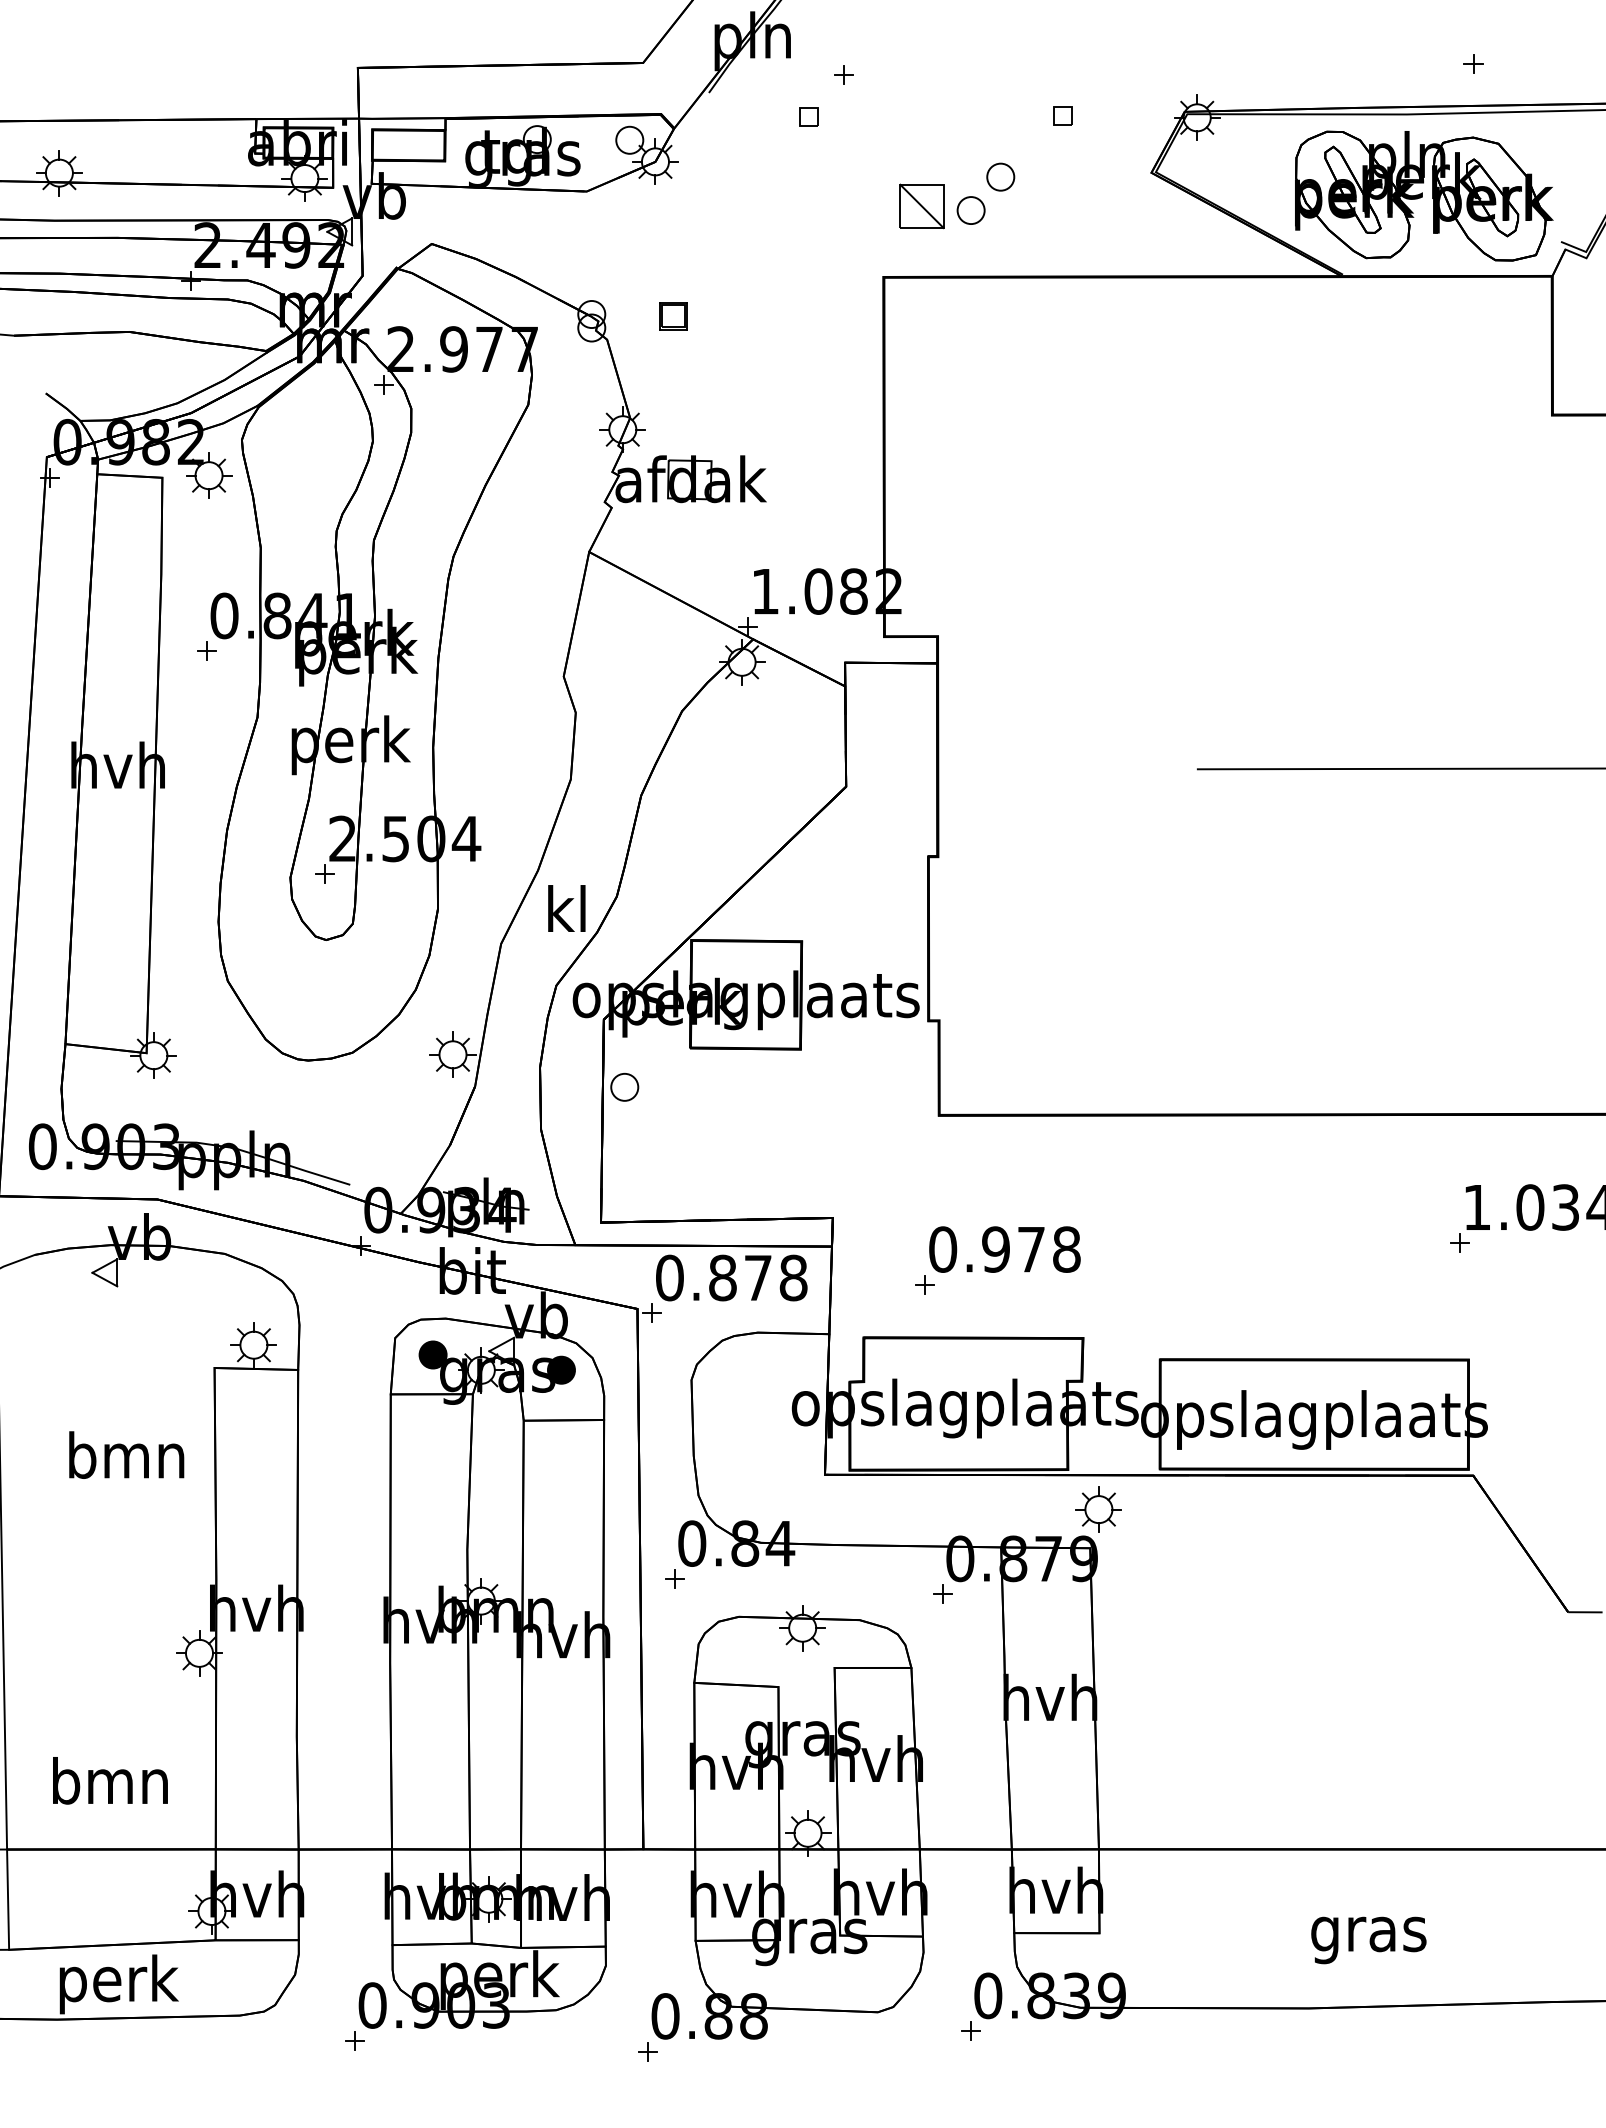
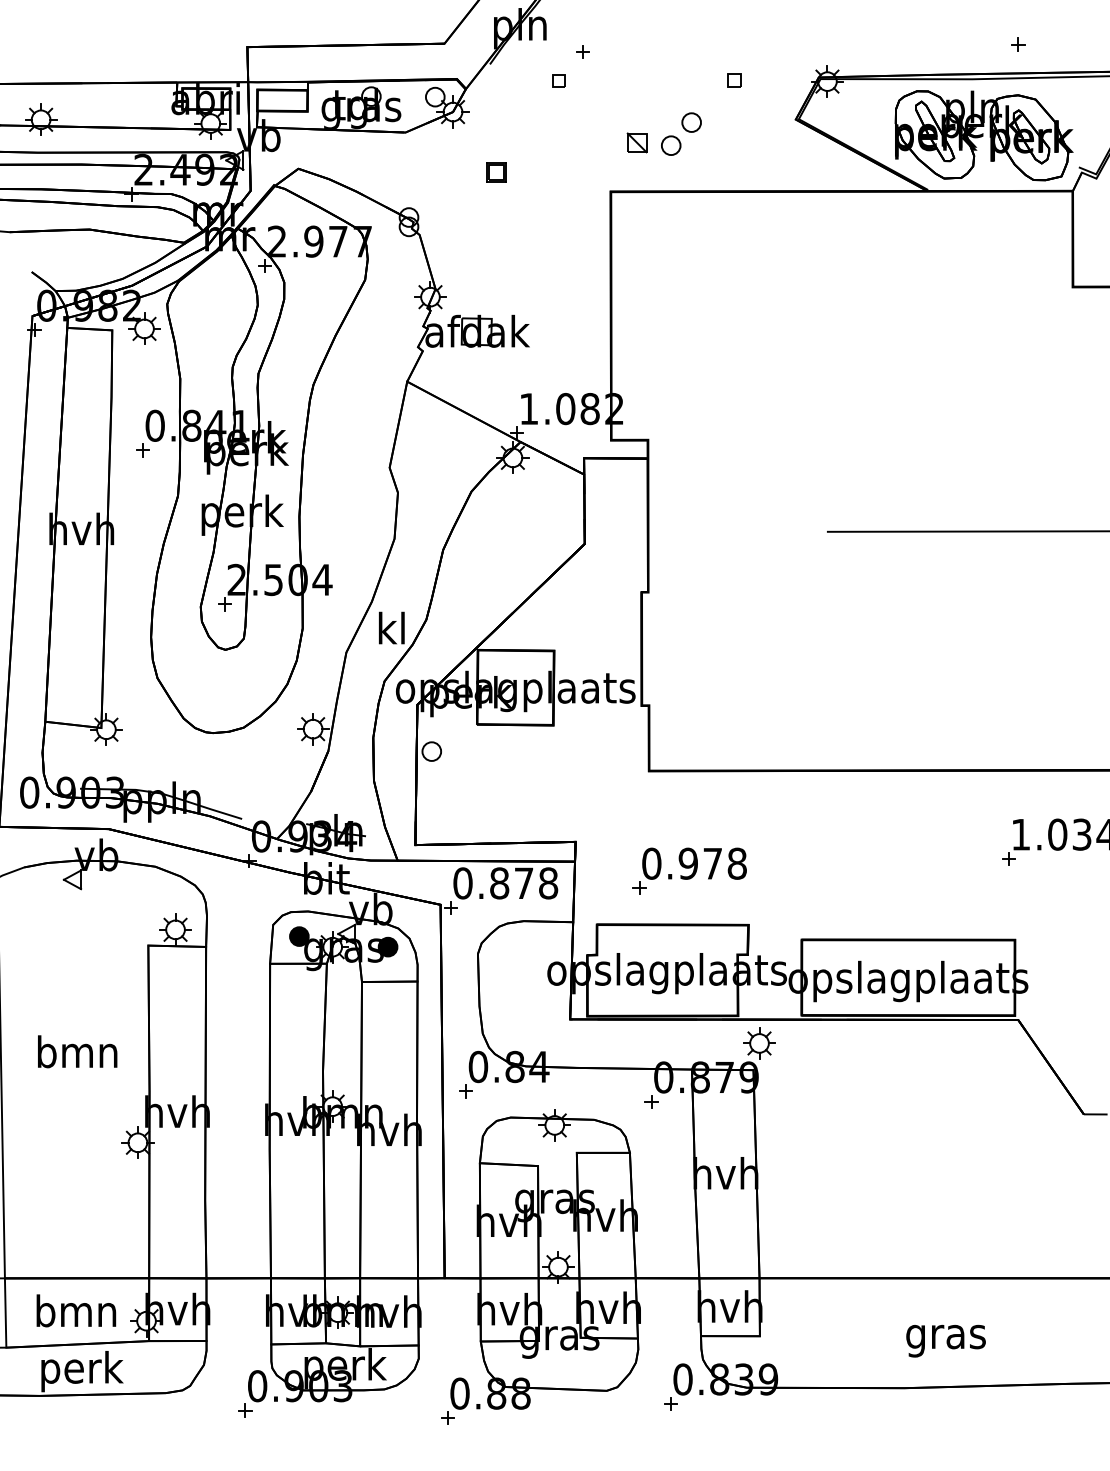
part: (920, 205) -> (636, 142), size x0.62
part: (673, 315) -> (496, 172), moved
text: (126, 1454) -> (77, 1051), moved
text: (110, 1780) -> (76, 1310), moved

